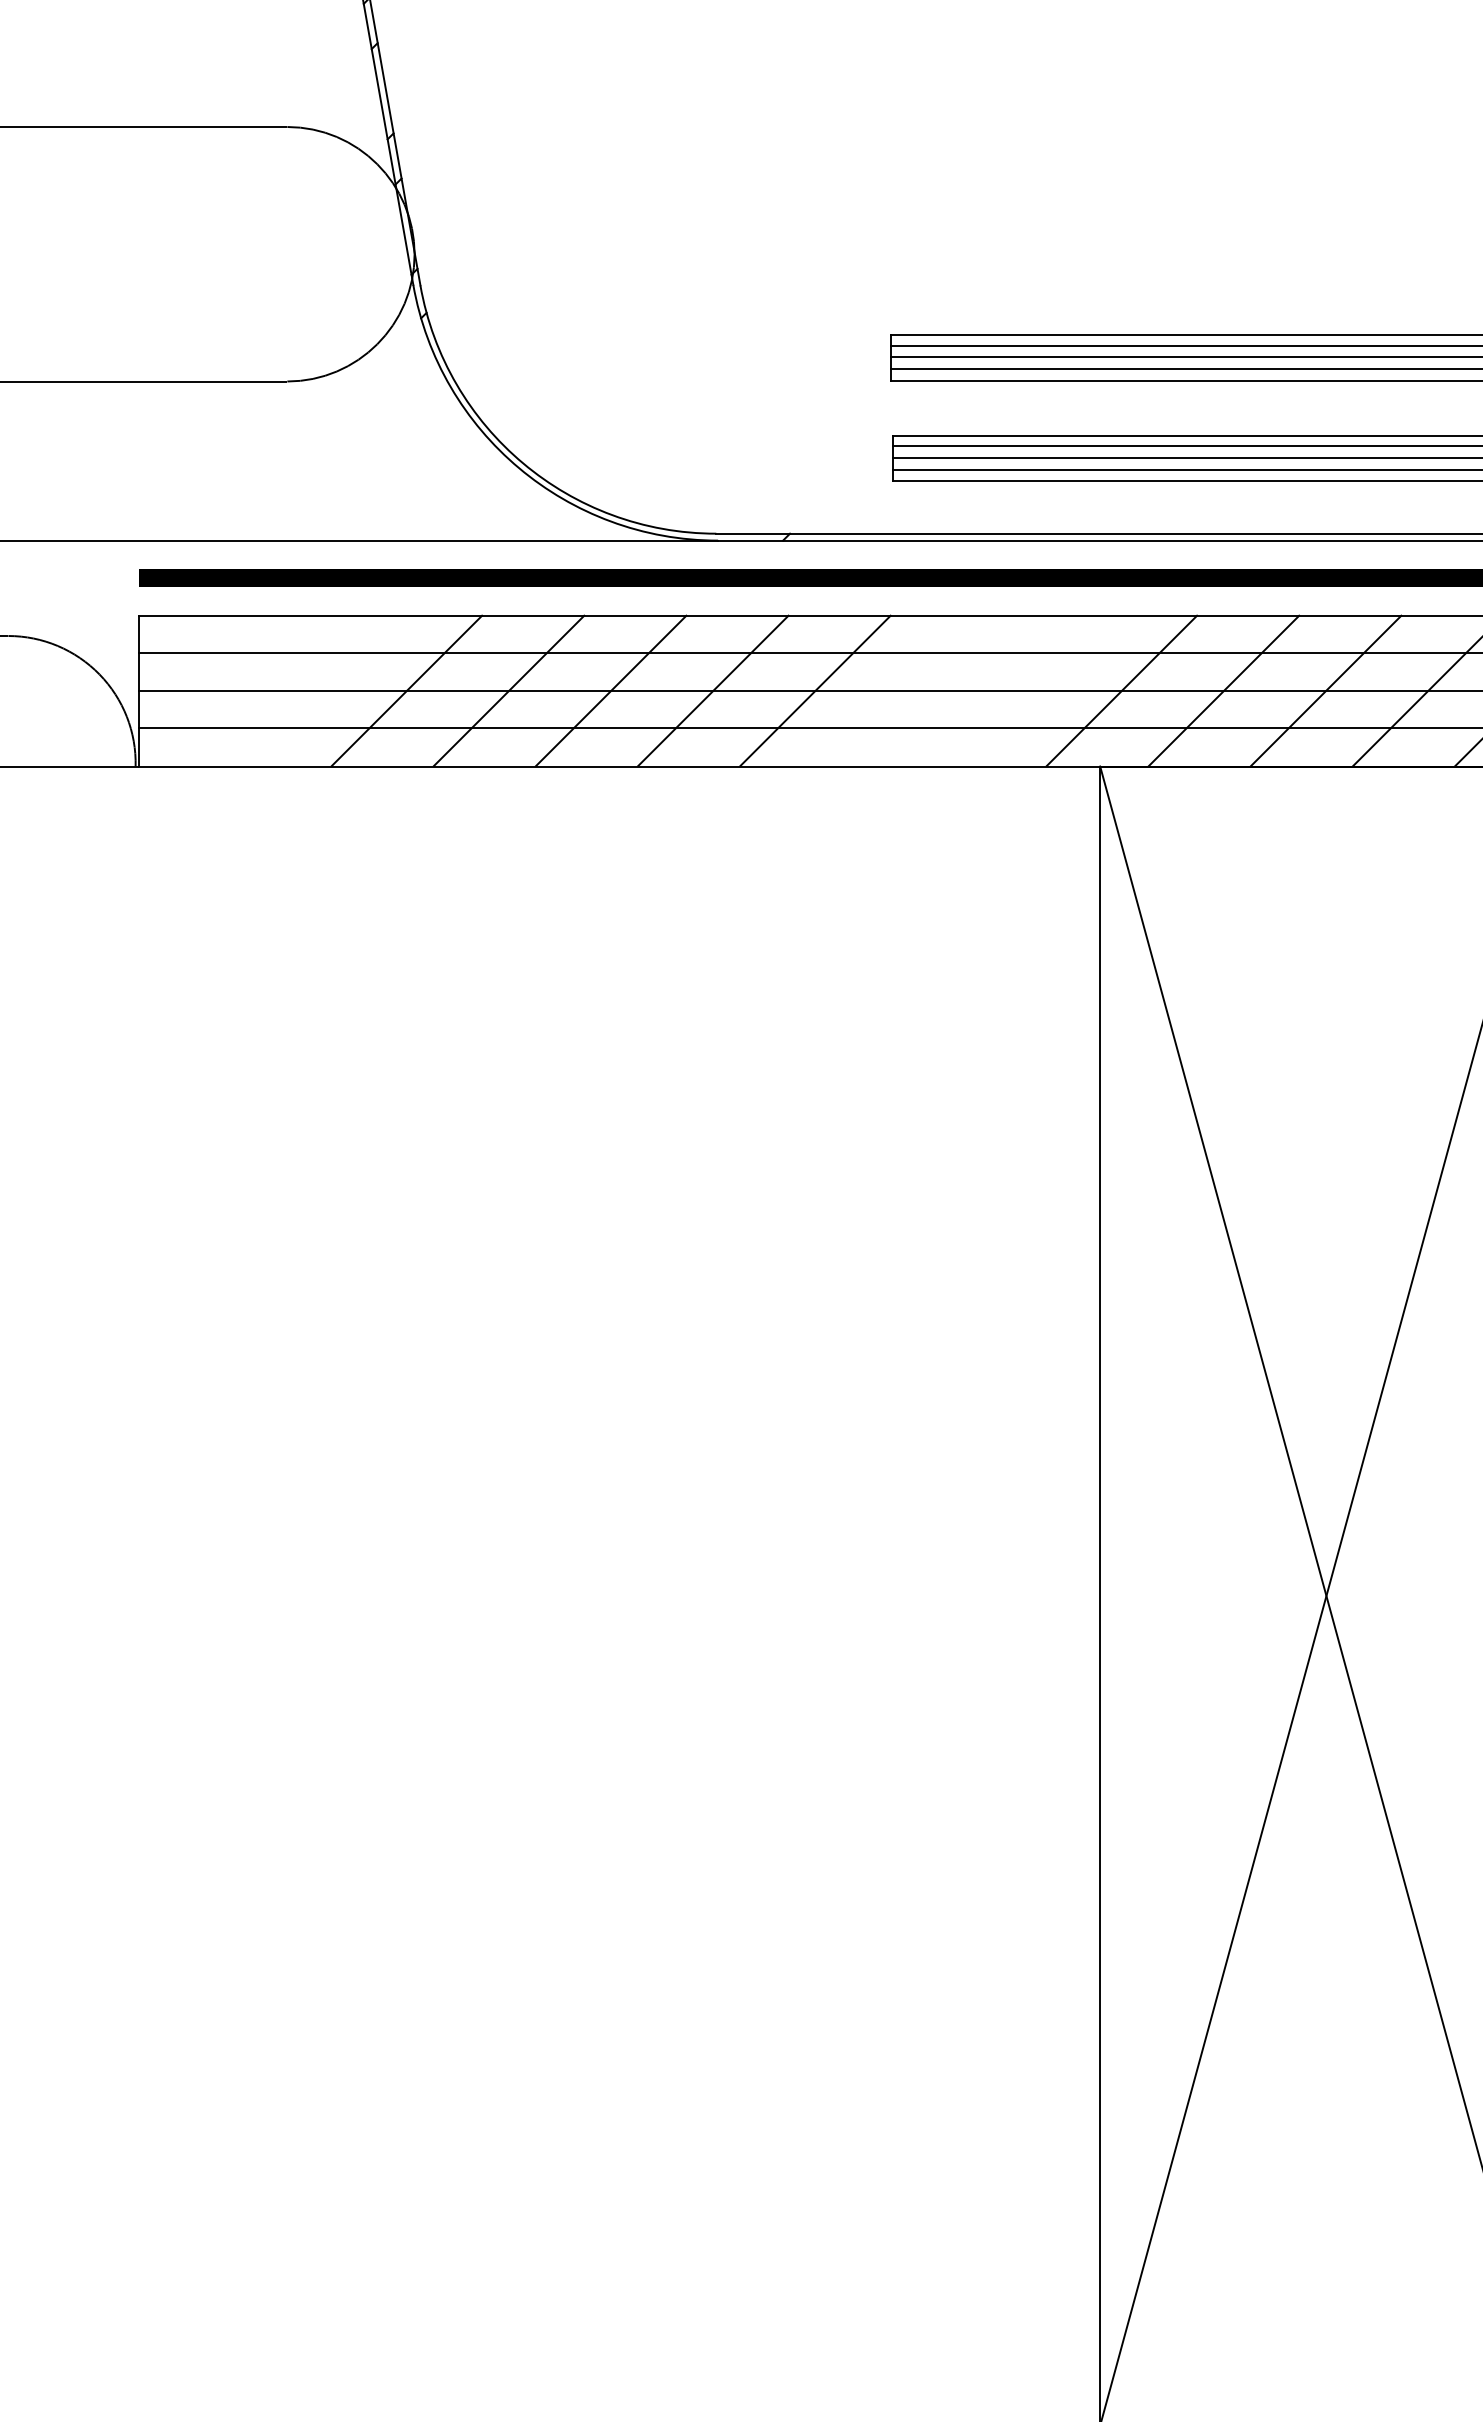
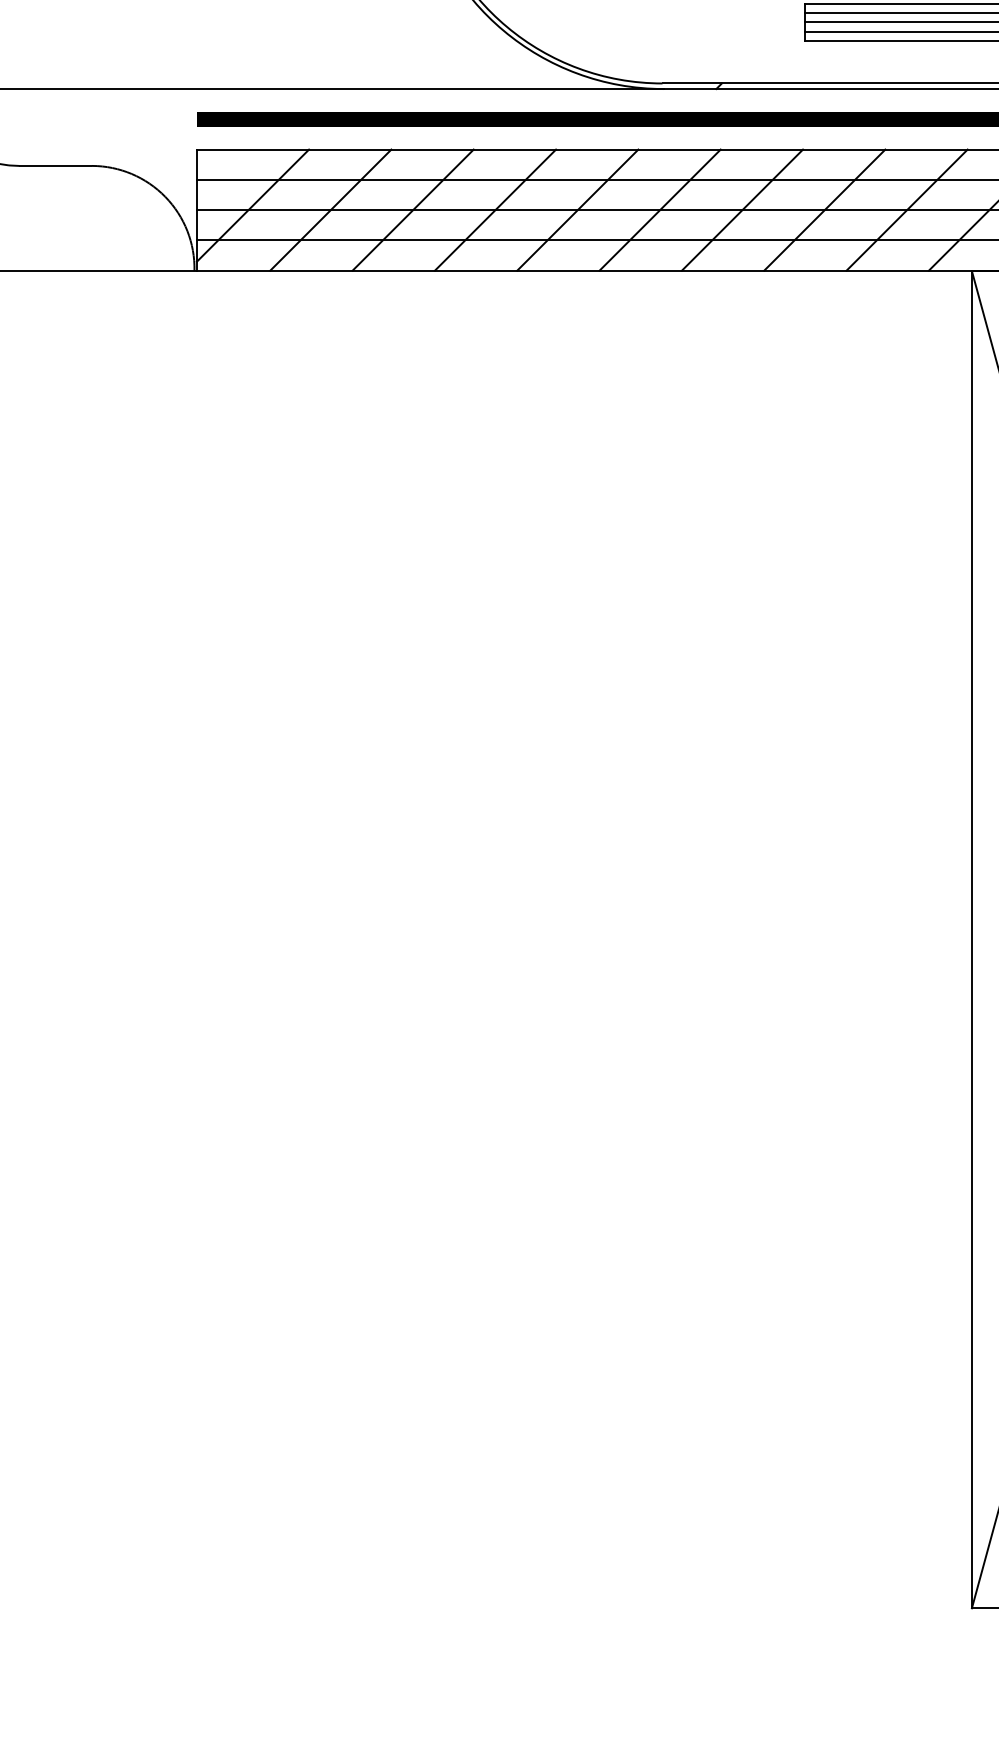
line: (207, 684) -> (252, 205), added
line: (304, 690) -> (330, 209), added
line: (917, 690) -> (824, 209), added
line: (1019, 690) -> (906, 209), added

